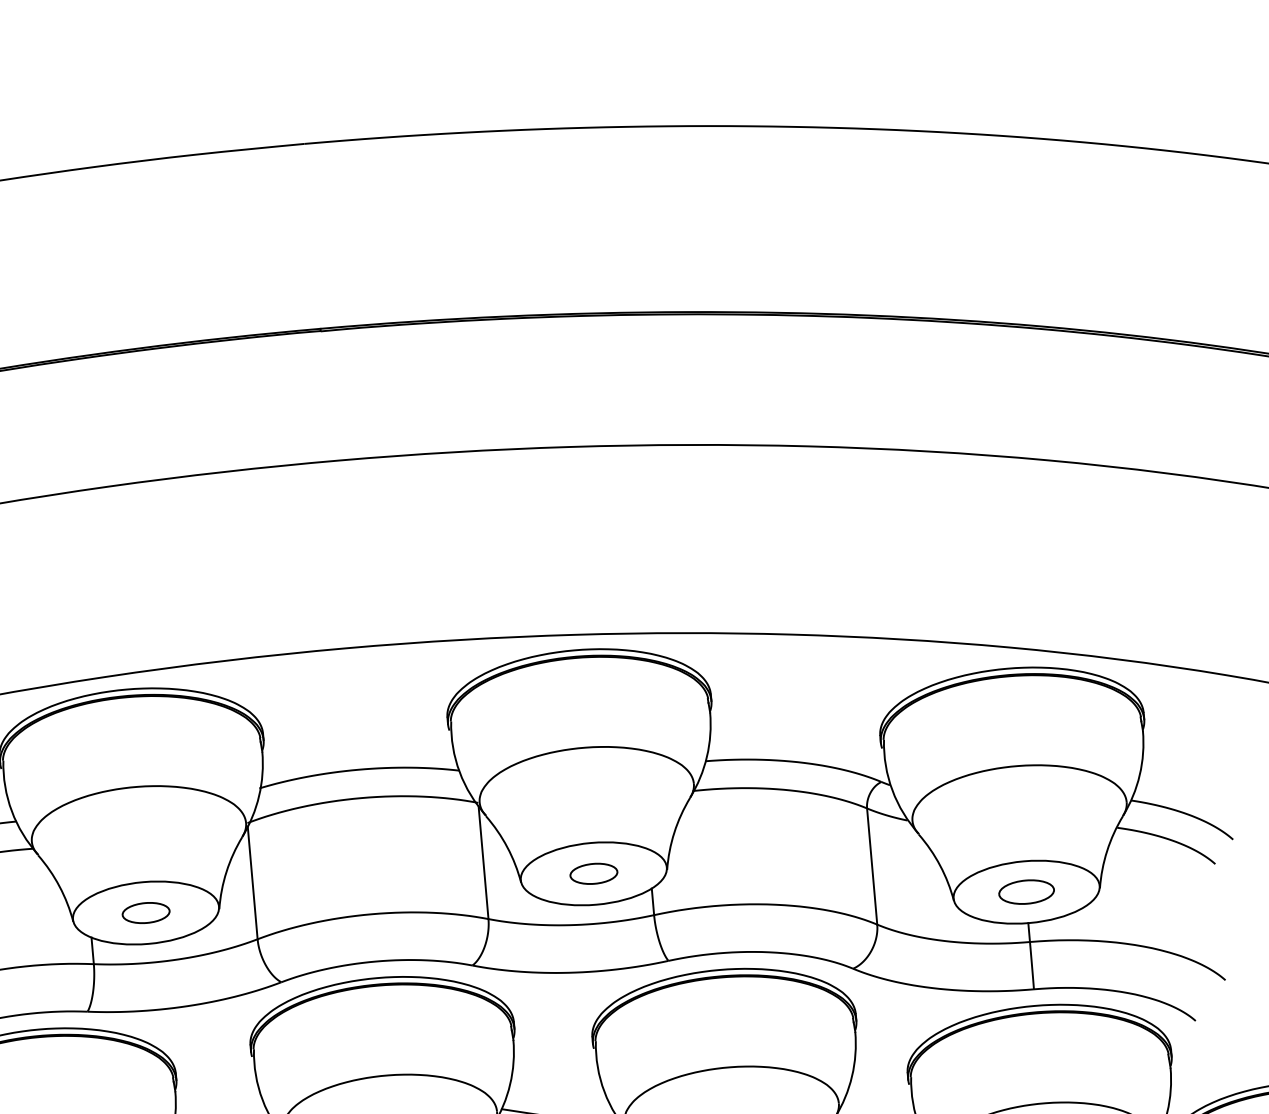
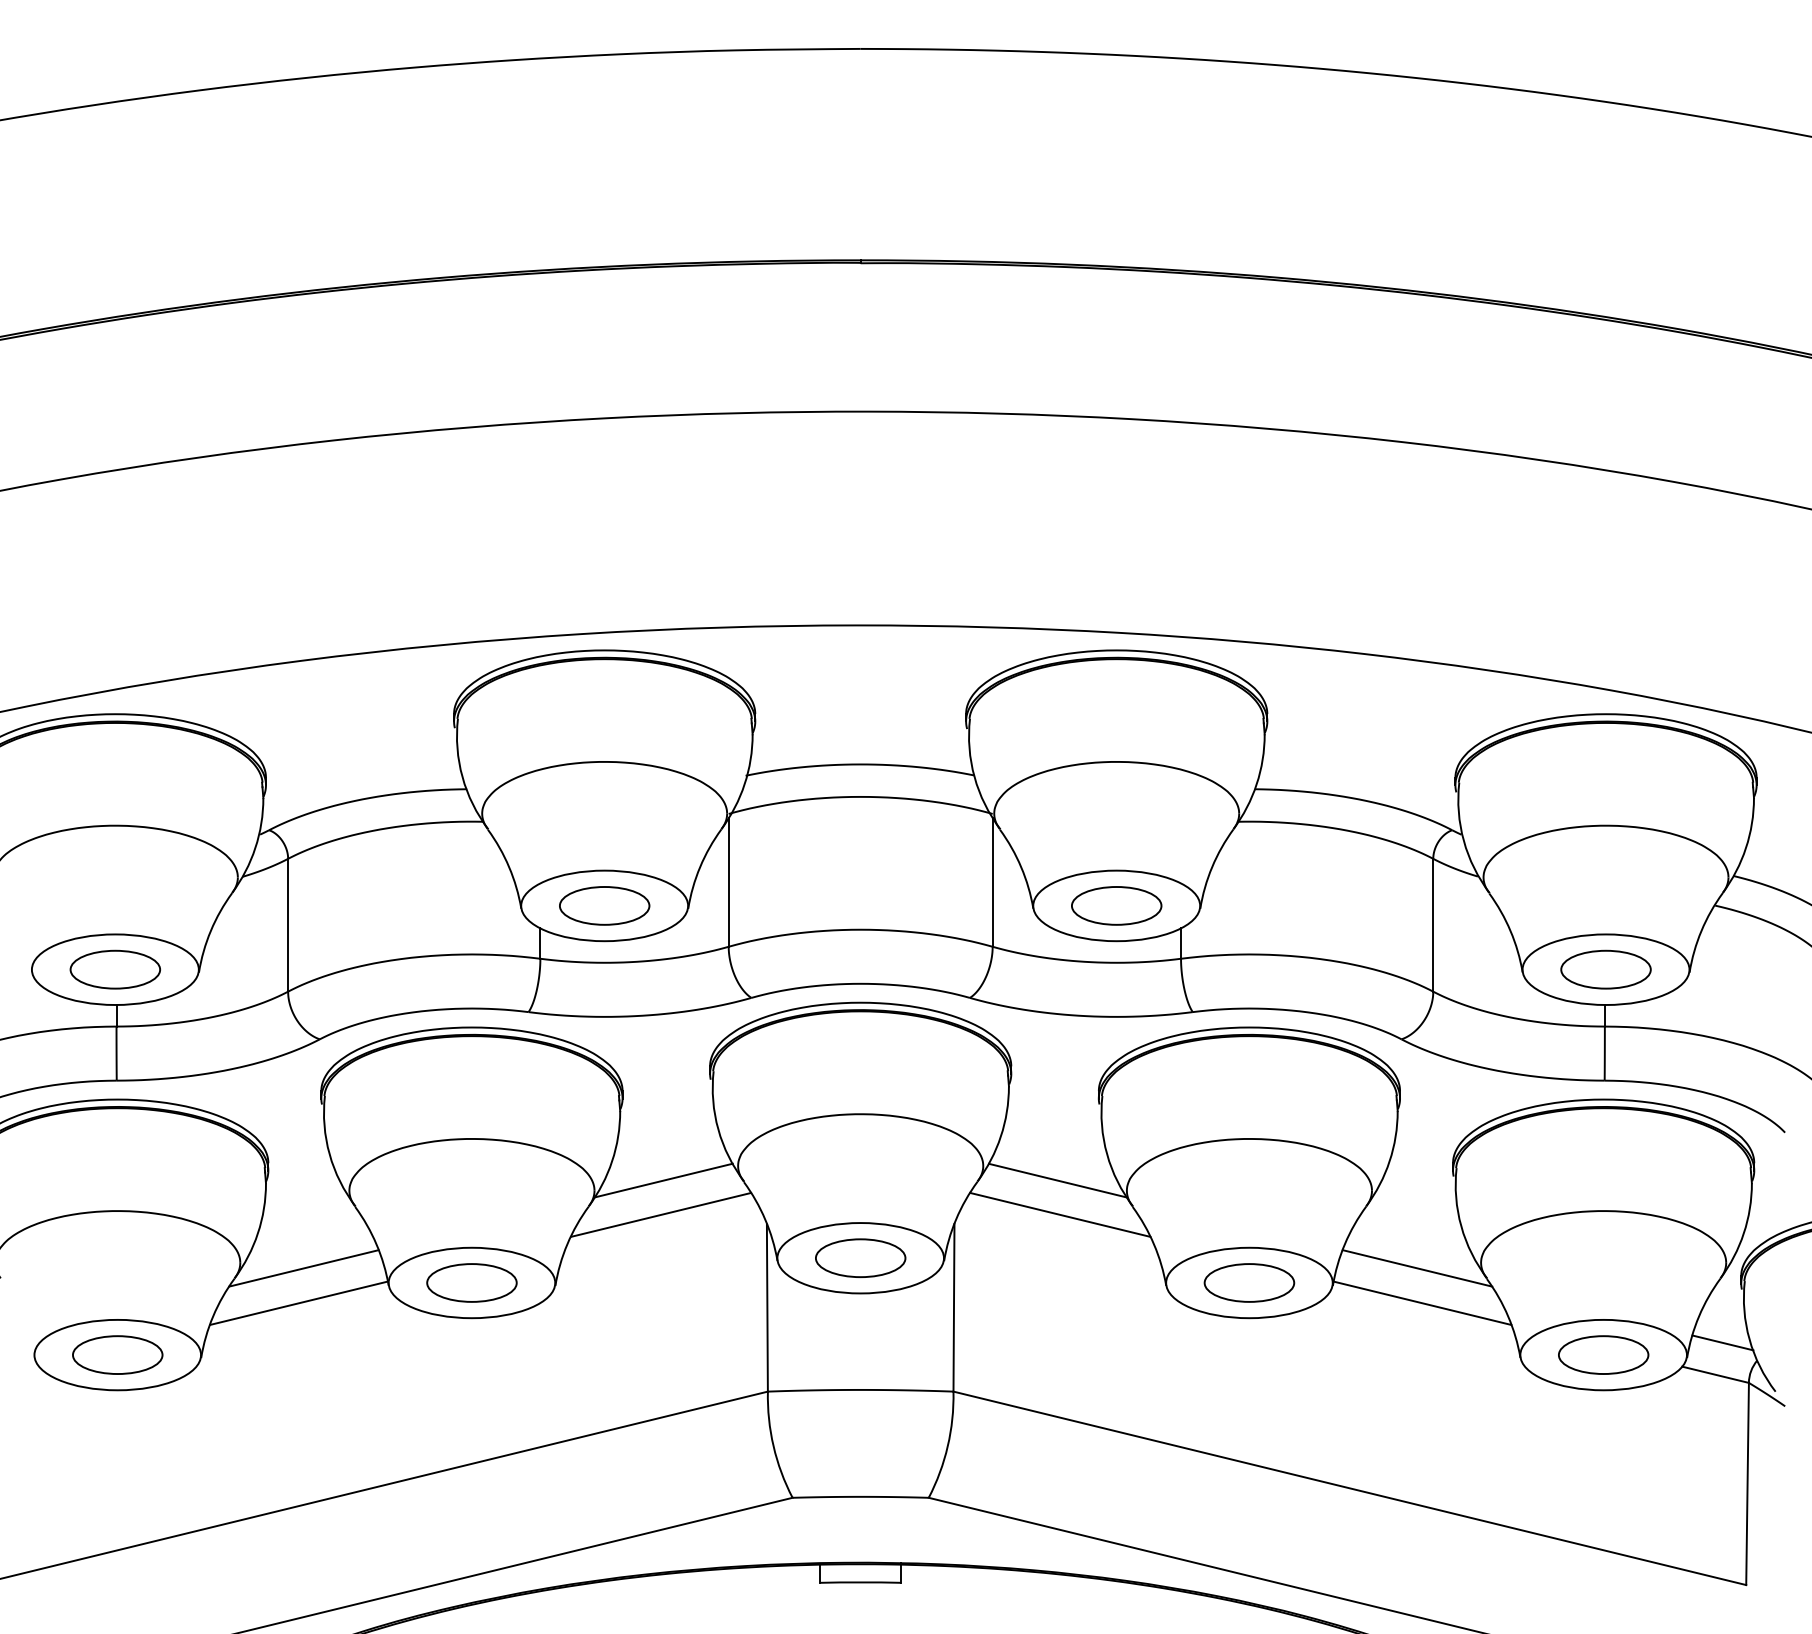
part: (593, 873) -> (1116, 905), size x1.67
part: (1026, 892) -> (1605, 969), size x1.43
part: (145, 912) -> (604, 905), size x1.67

